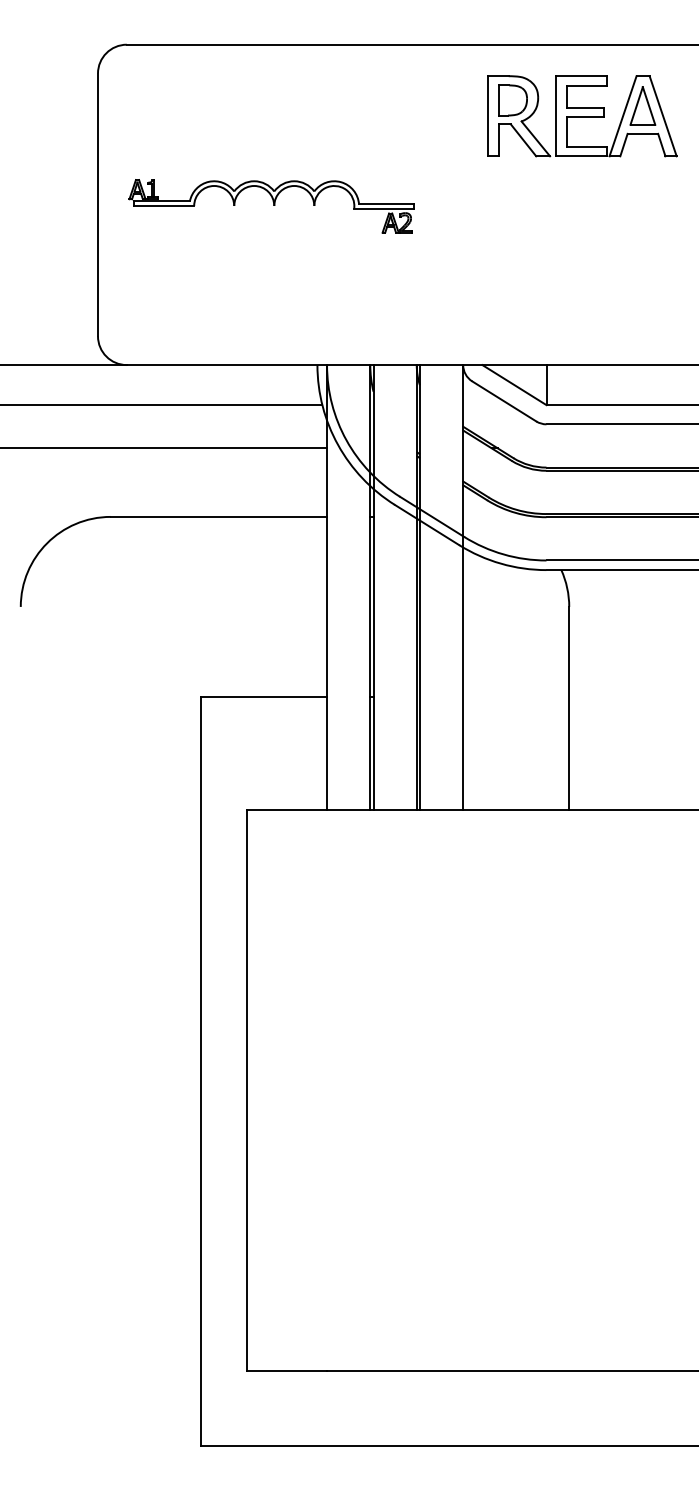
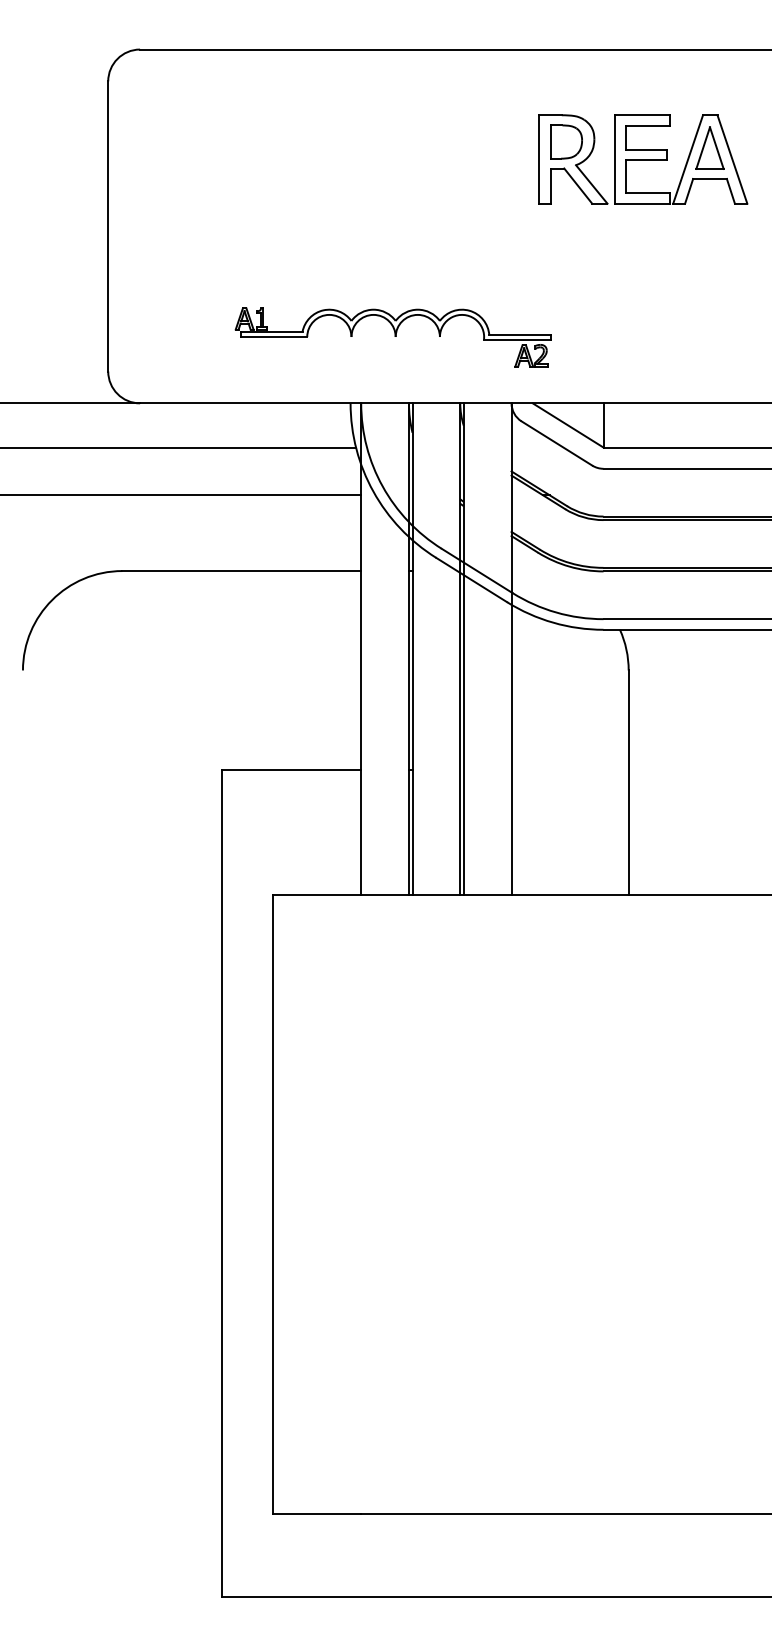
part: (582, 116) -> (643, 159), moved
part: (271, 206) -> (392, 337), moved

